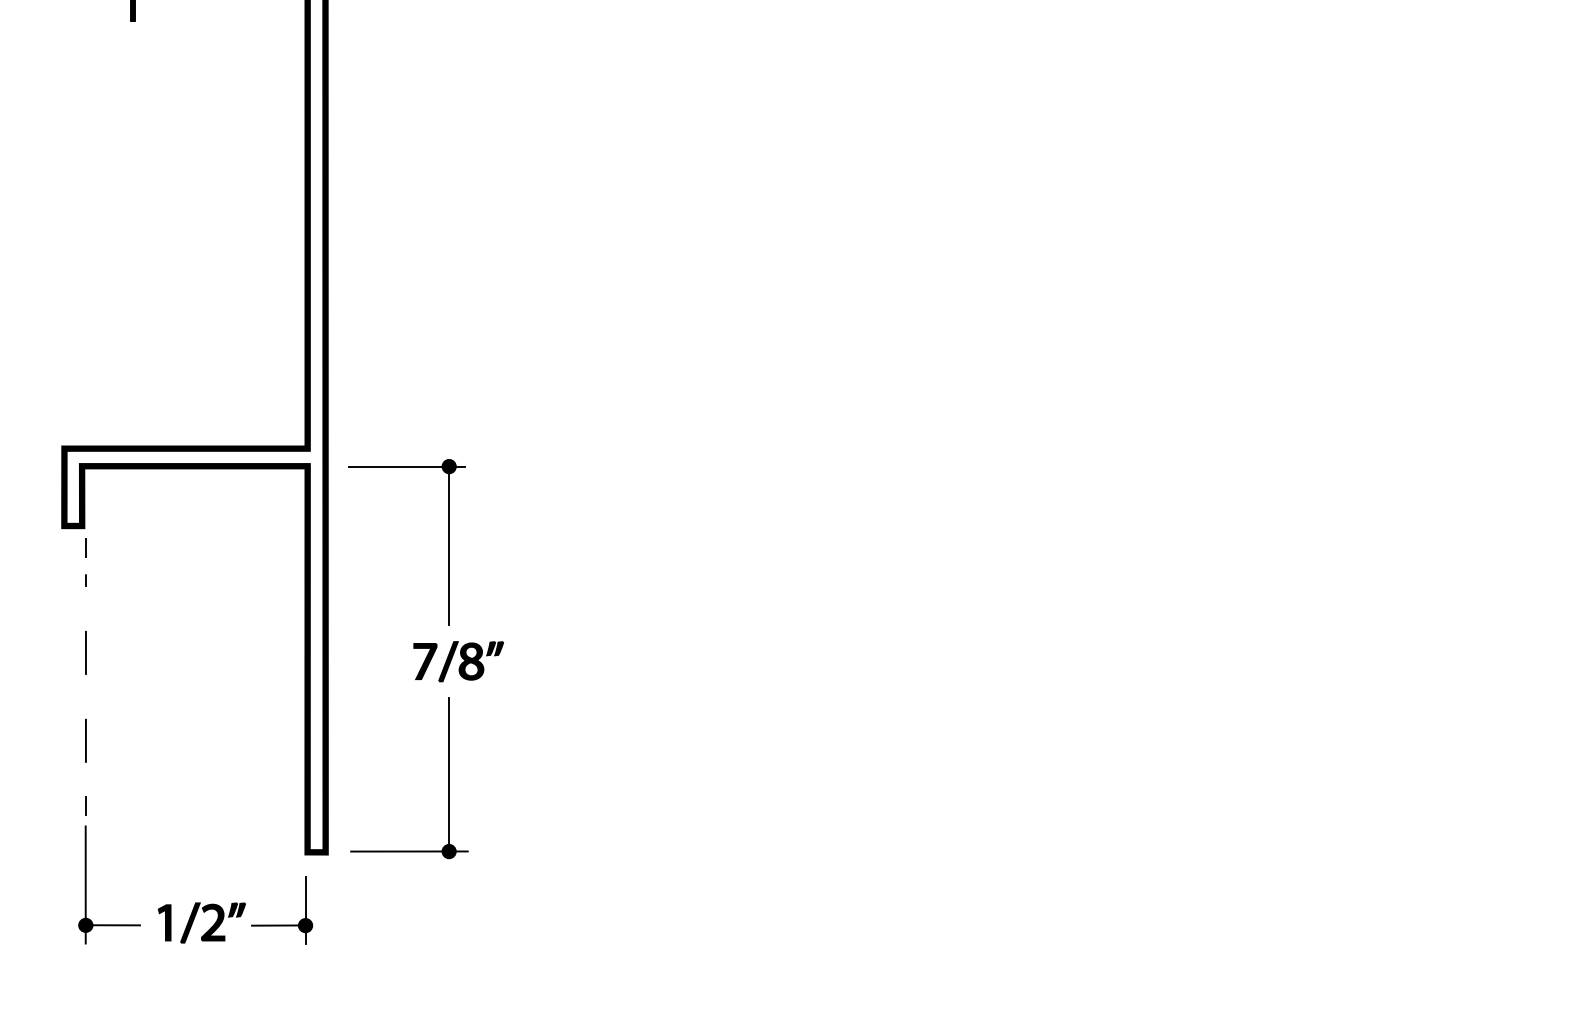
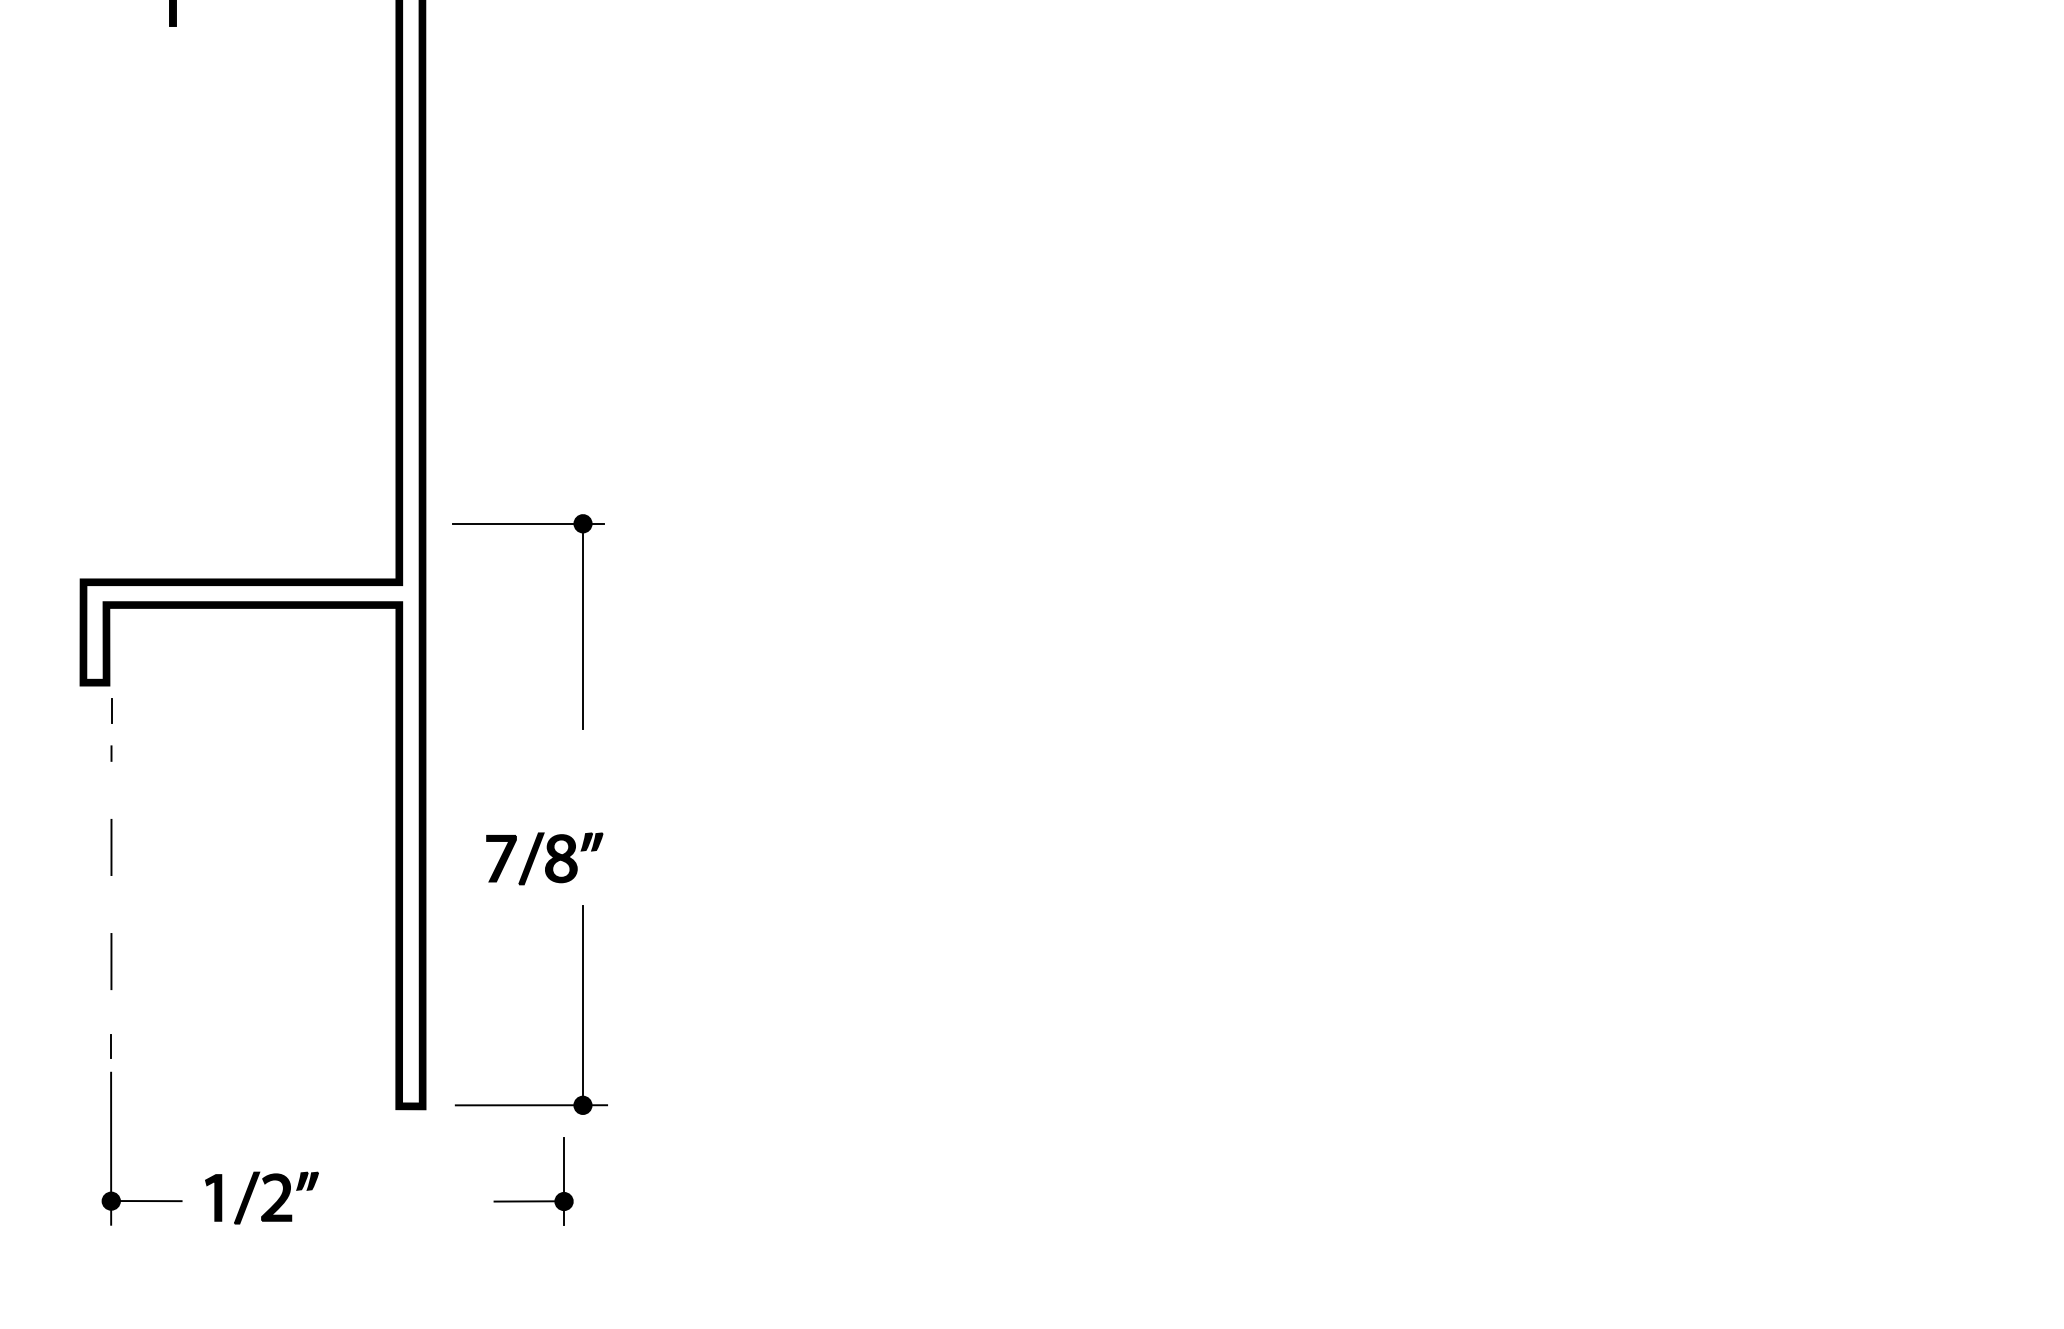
part: (448, 542) -> (582, 622), moved
part: (458, 661) -> (544, 858), moved
part: (282, 924) -> (534, 1200), moved

